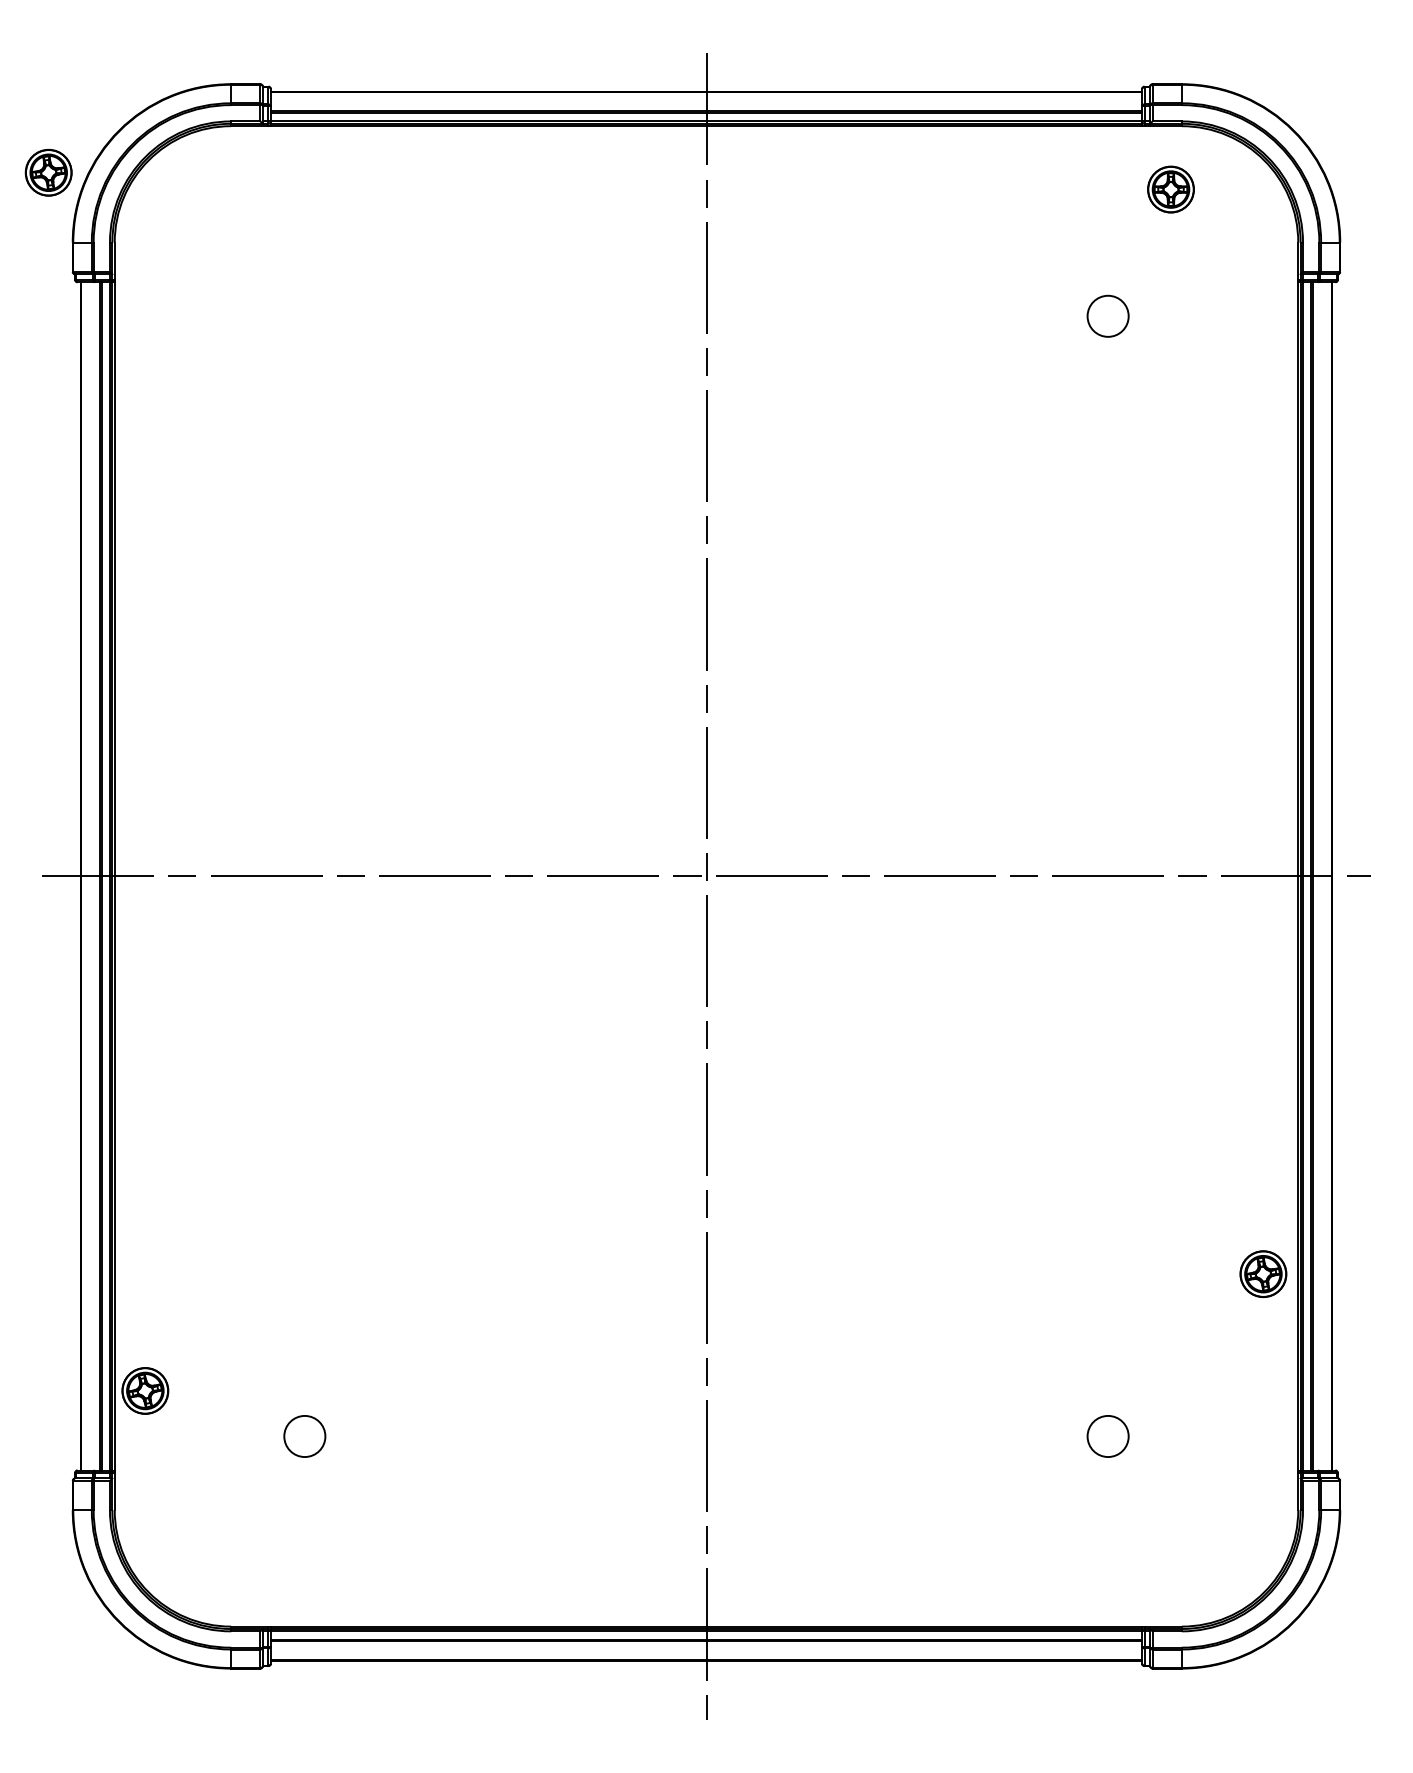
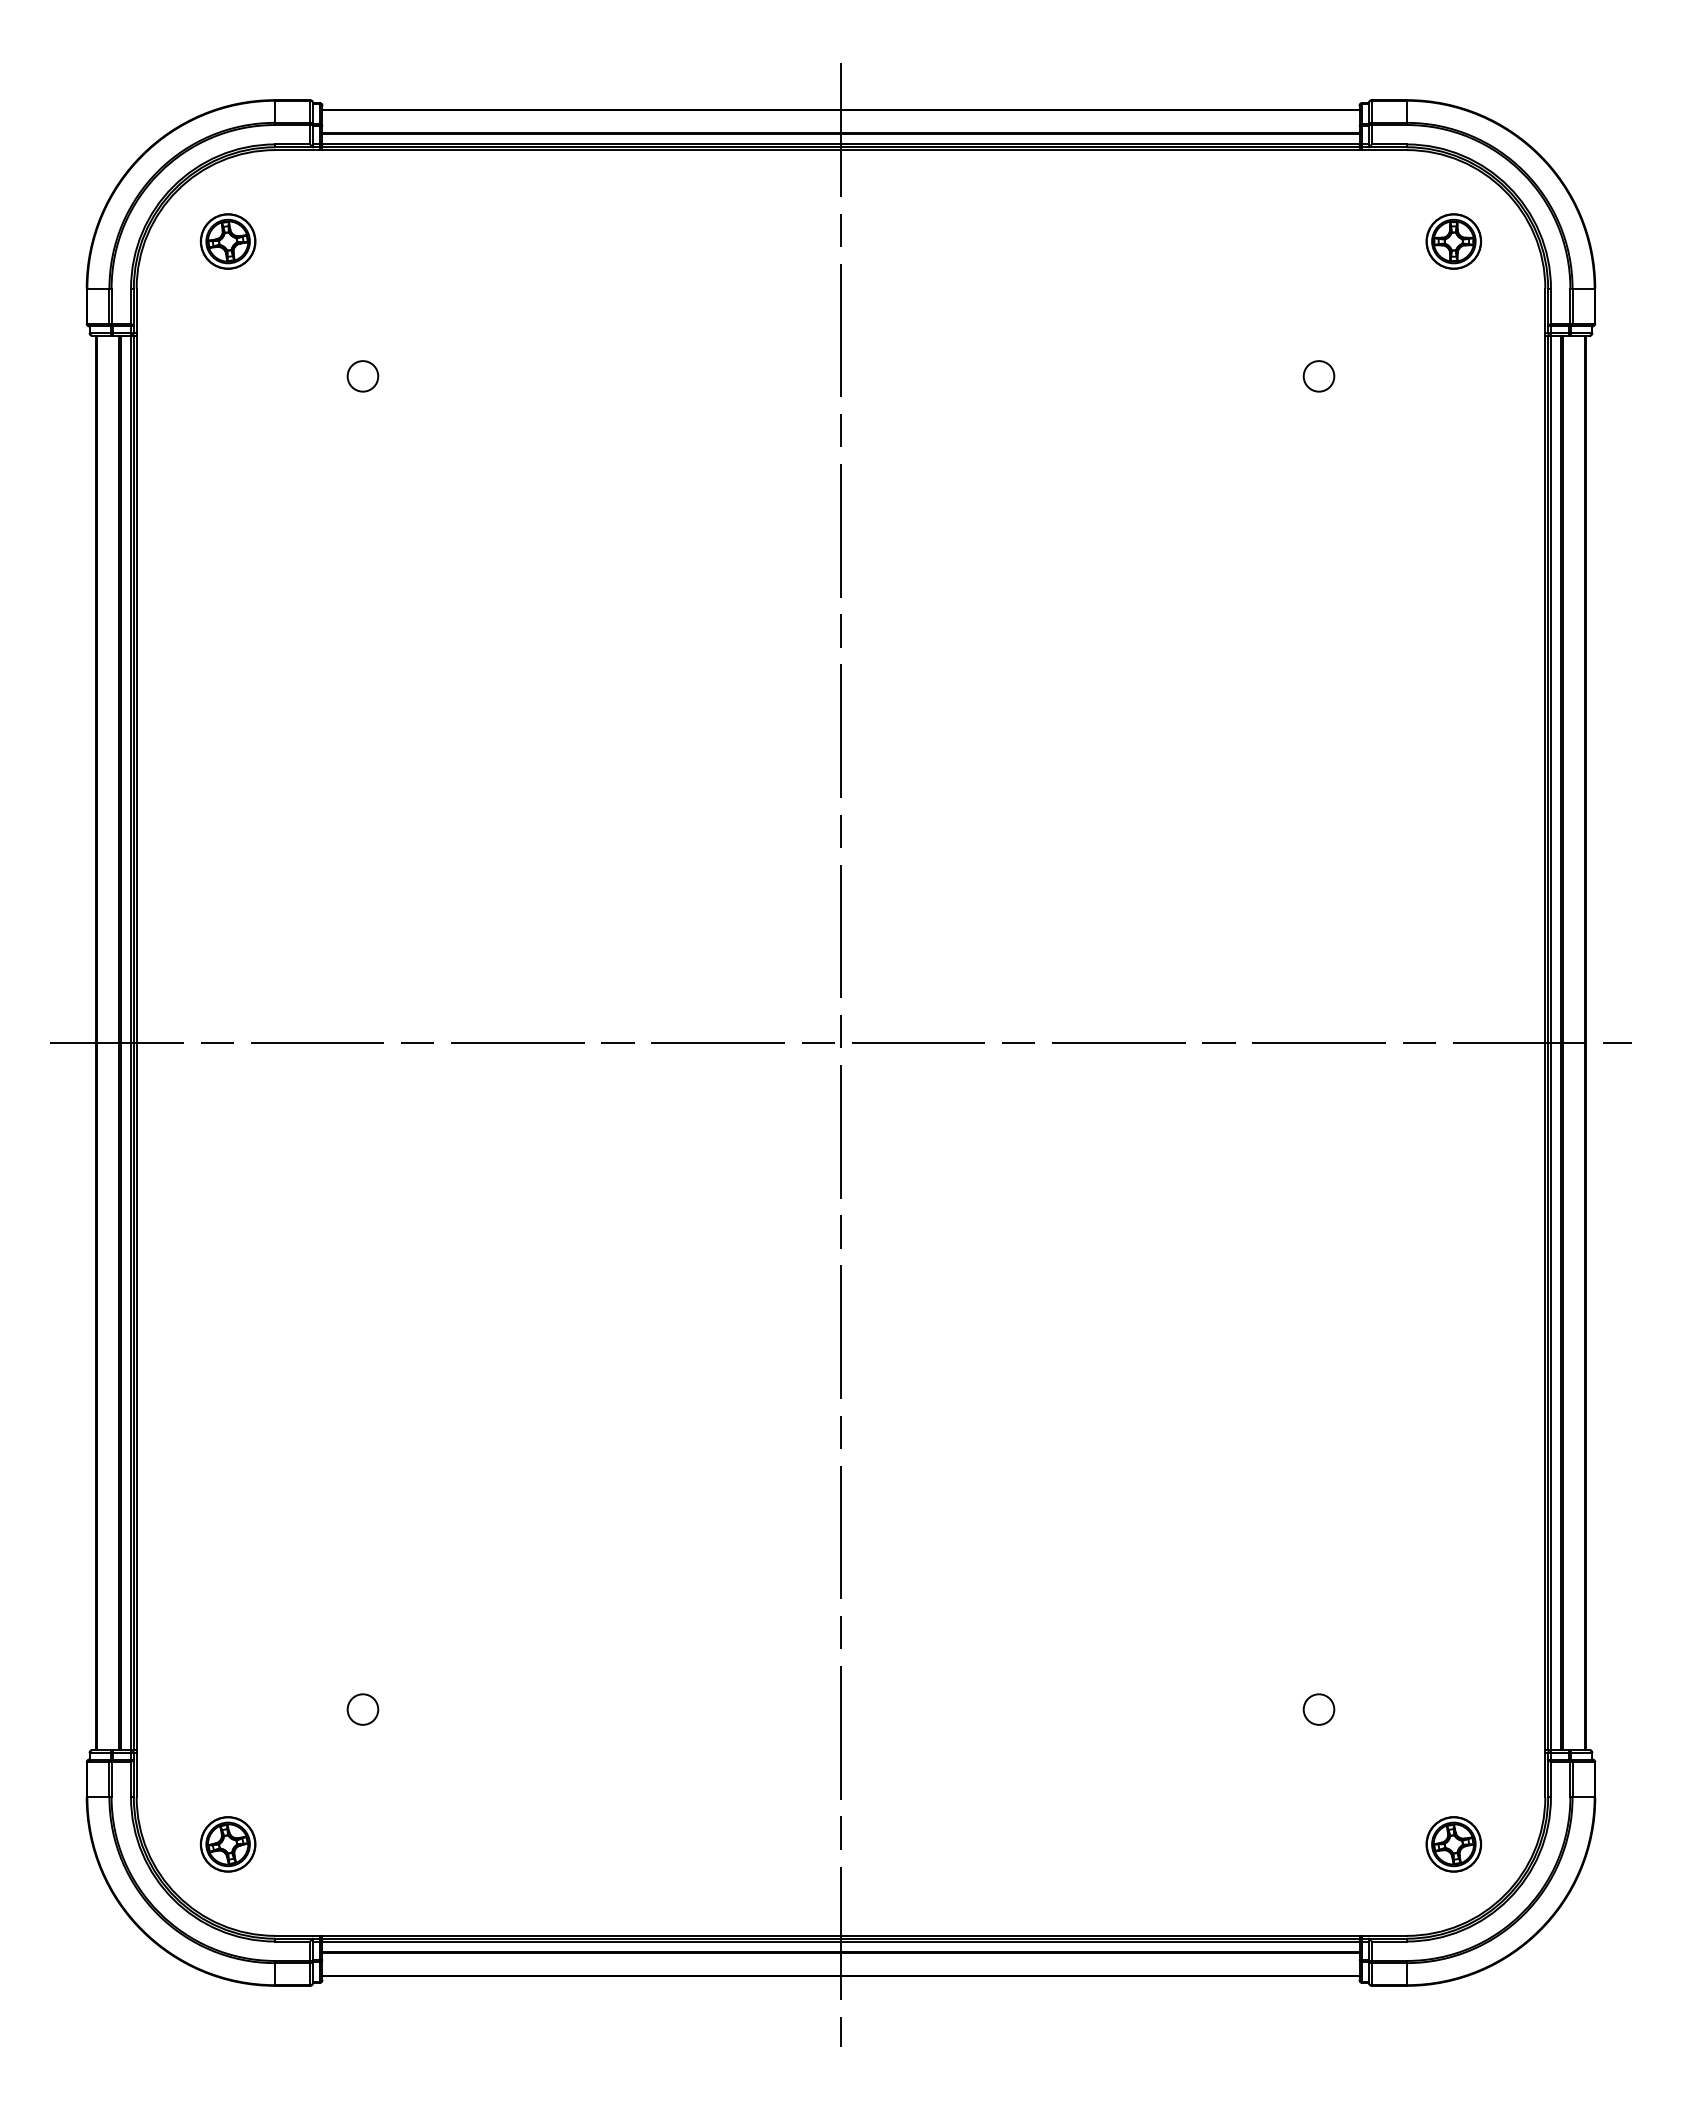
part: (48, 172) -> (227, 241), moved
part: (1170, 189) -> (1453, 241), moved
circle: (304, 316) -> (362, 376), added
circle: (1107, 316) -> (1318, 376), size x0.62
part: (1263, 1274) -> (1453, 1844), moved
part: (144, 1391) -> (227, 1844), moved
circle: (304, 1436) -> (362, 1709), size x0.62
circle: (1107, 1436) -> (1318, 1709), size x0.62

